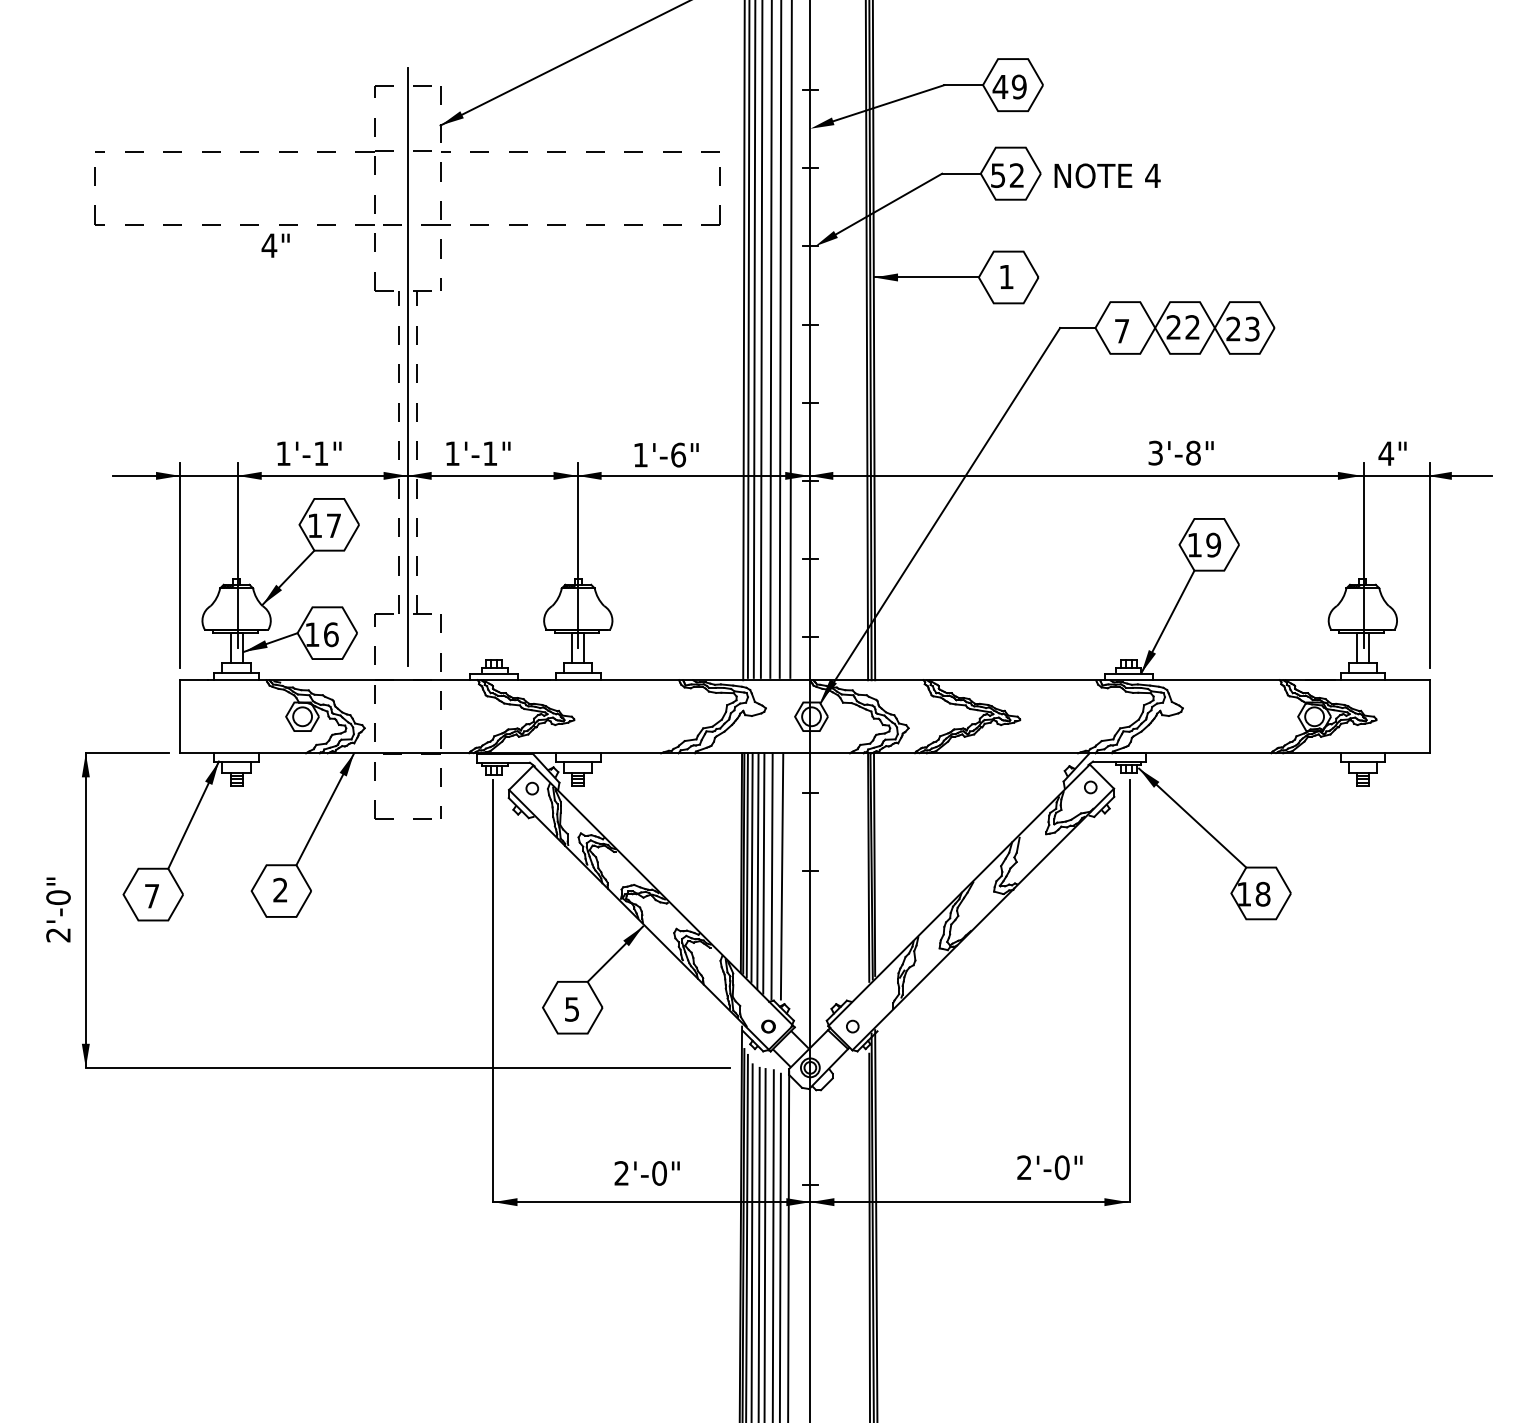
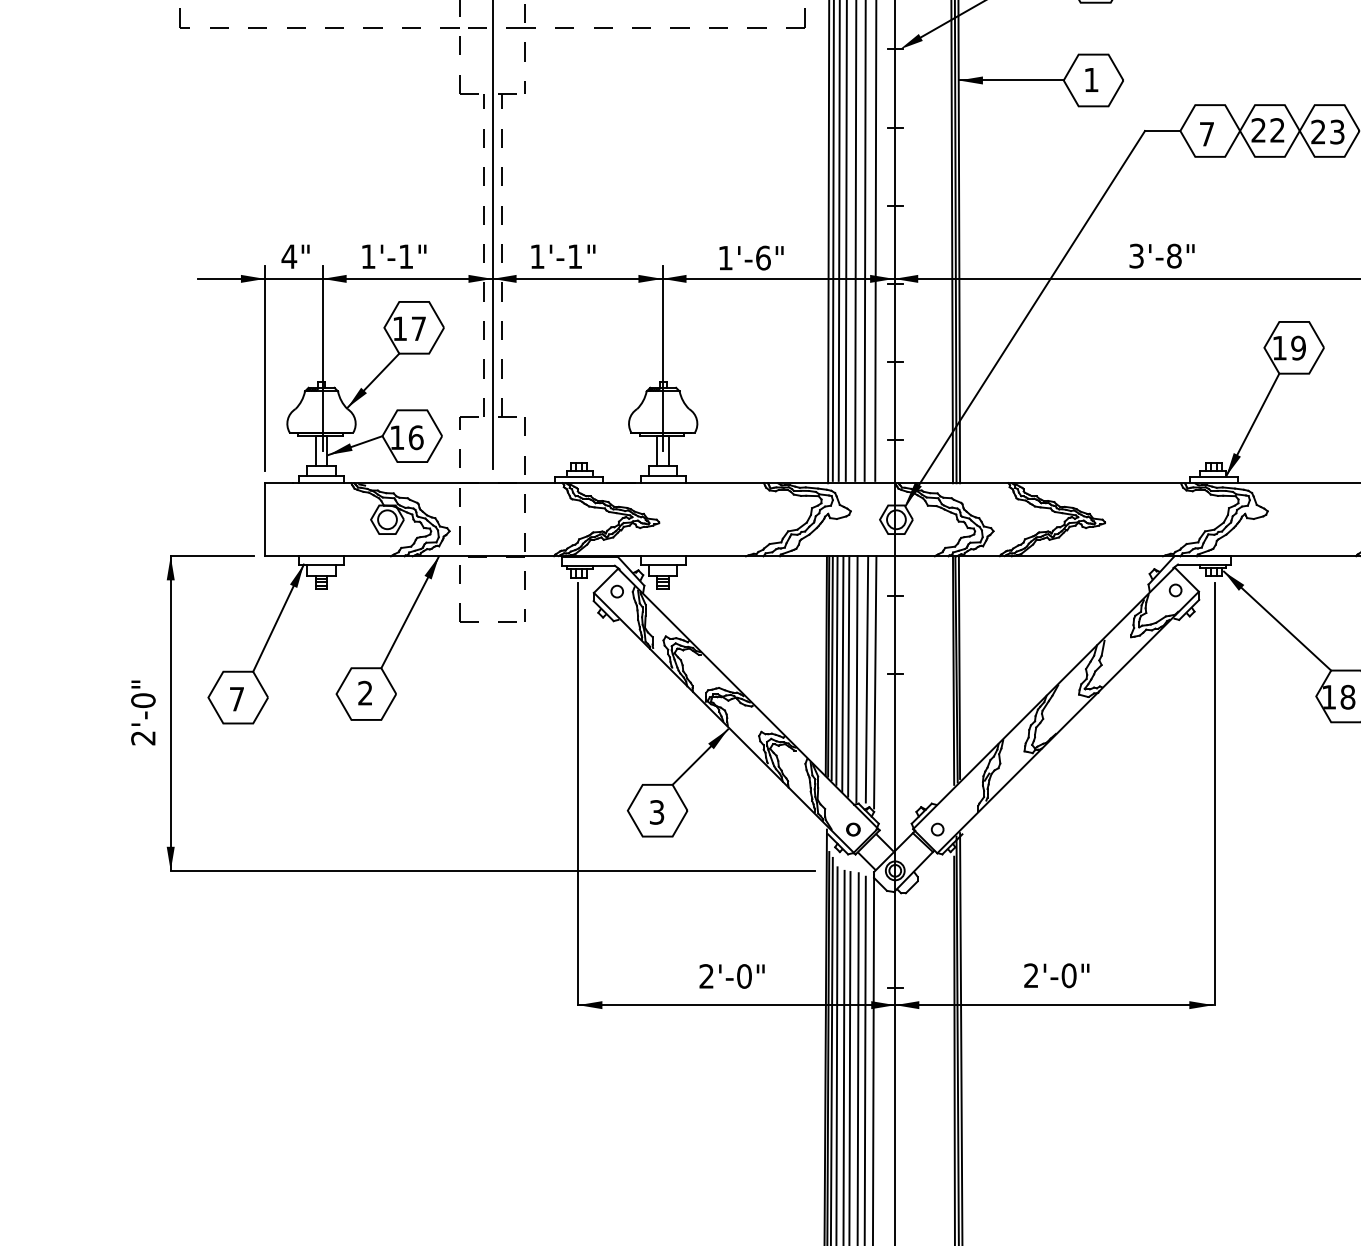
text: (275, 245) -> (295, 256), moved
text: (1180, 452) -> (1161, 255), moved
line: (790, 879) -> (875, 682), added
text: (572, 1009) -> (657, 812), 5 -> 3
text: (1049, 1167) -> (1056, 975), moved

